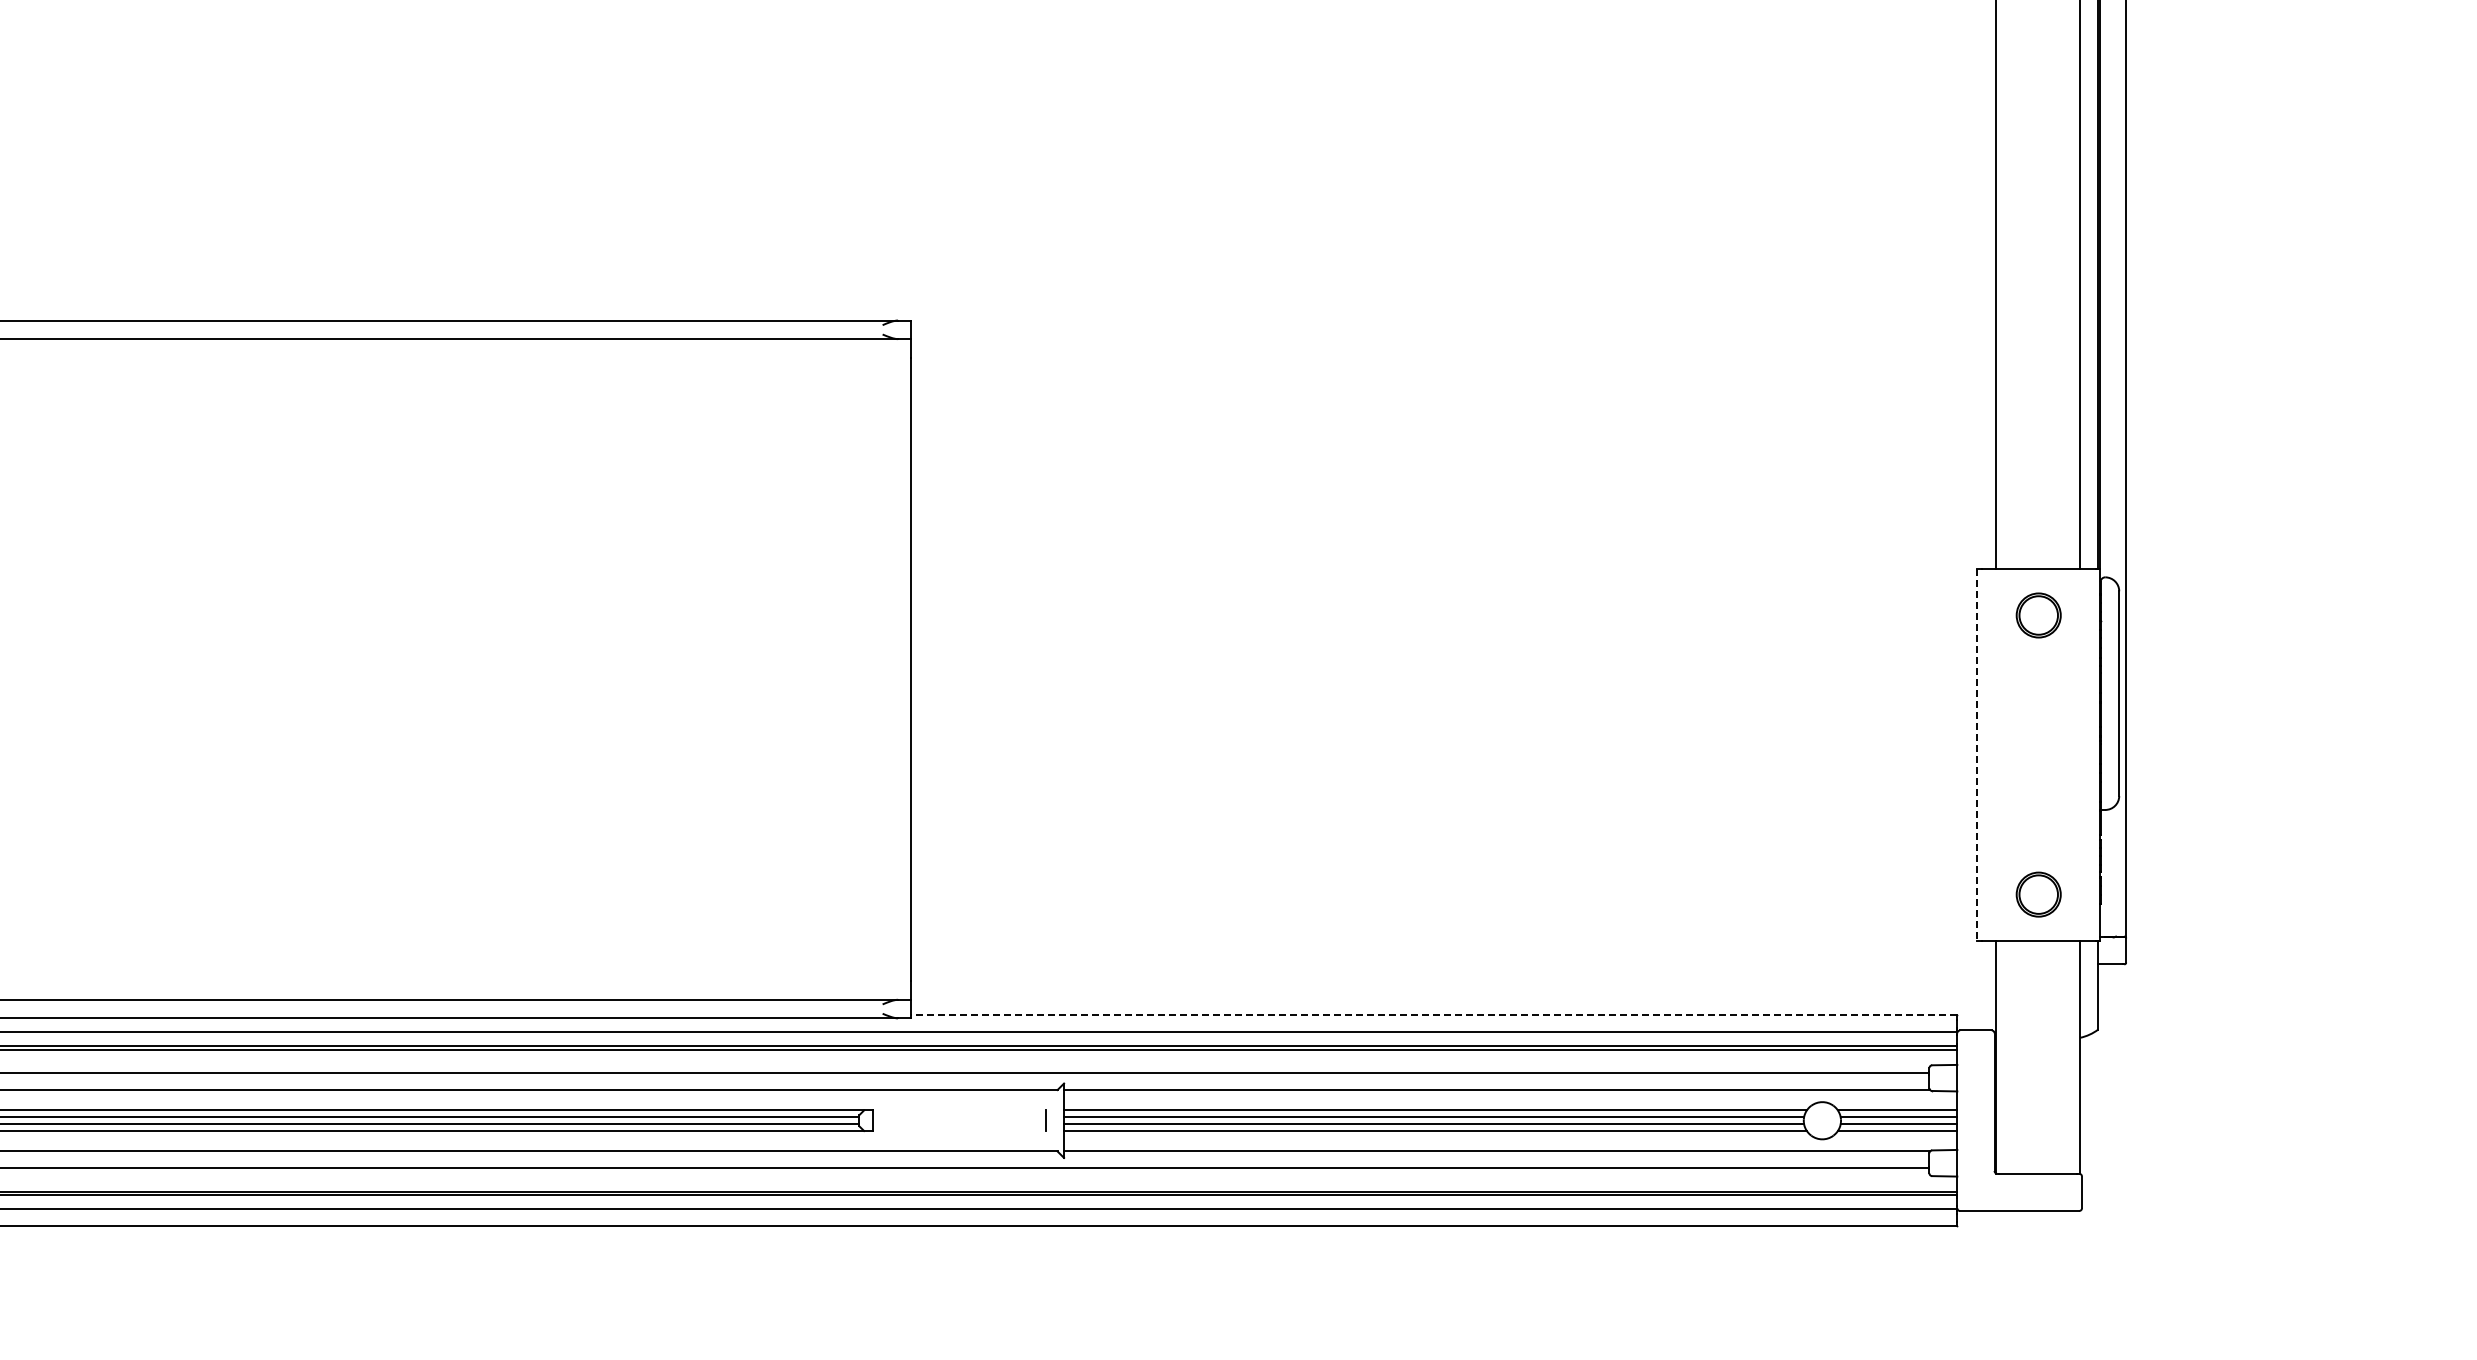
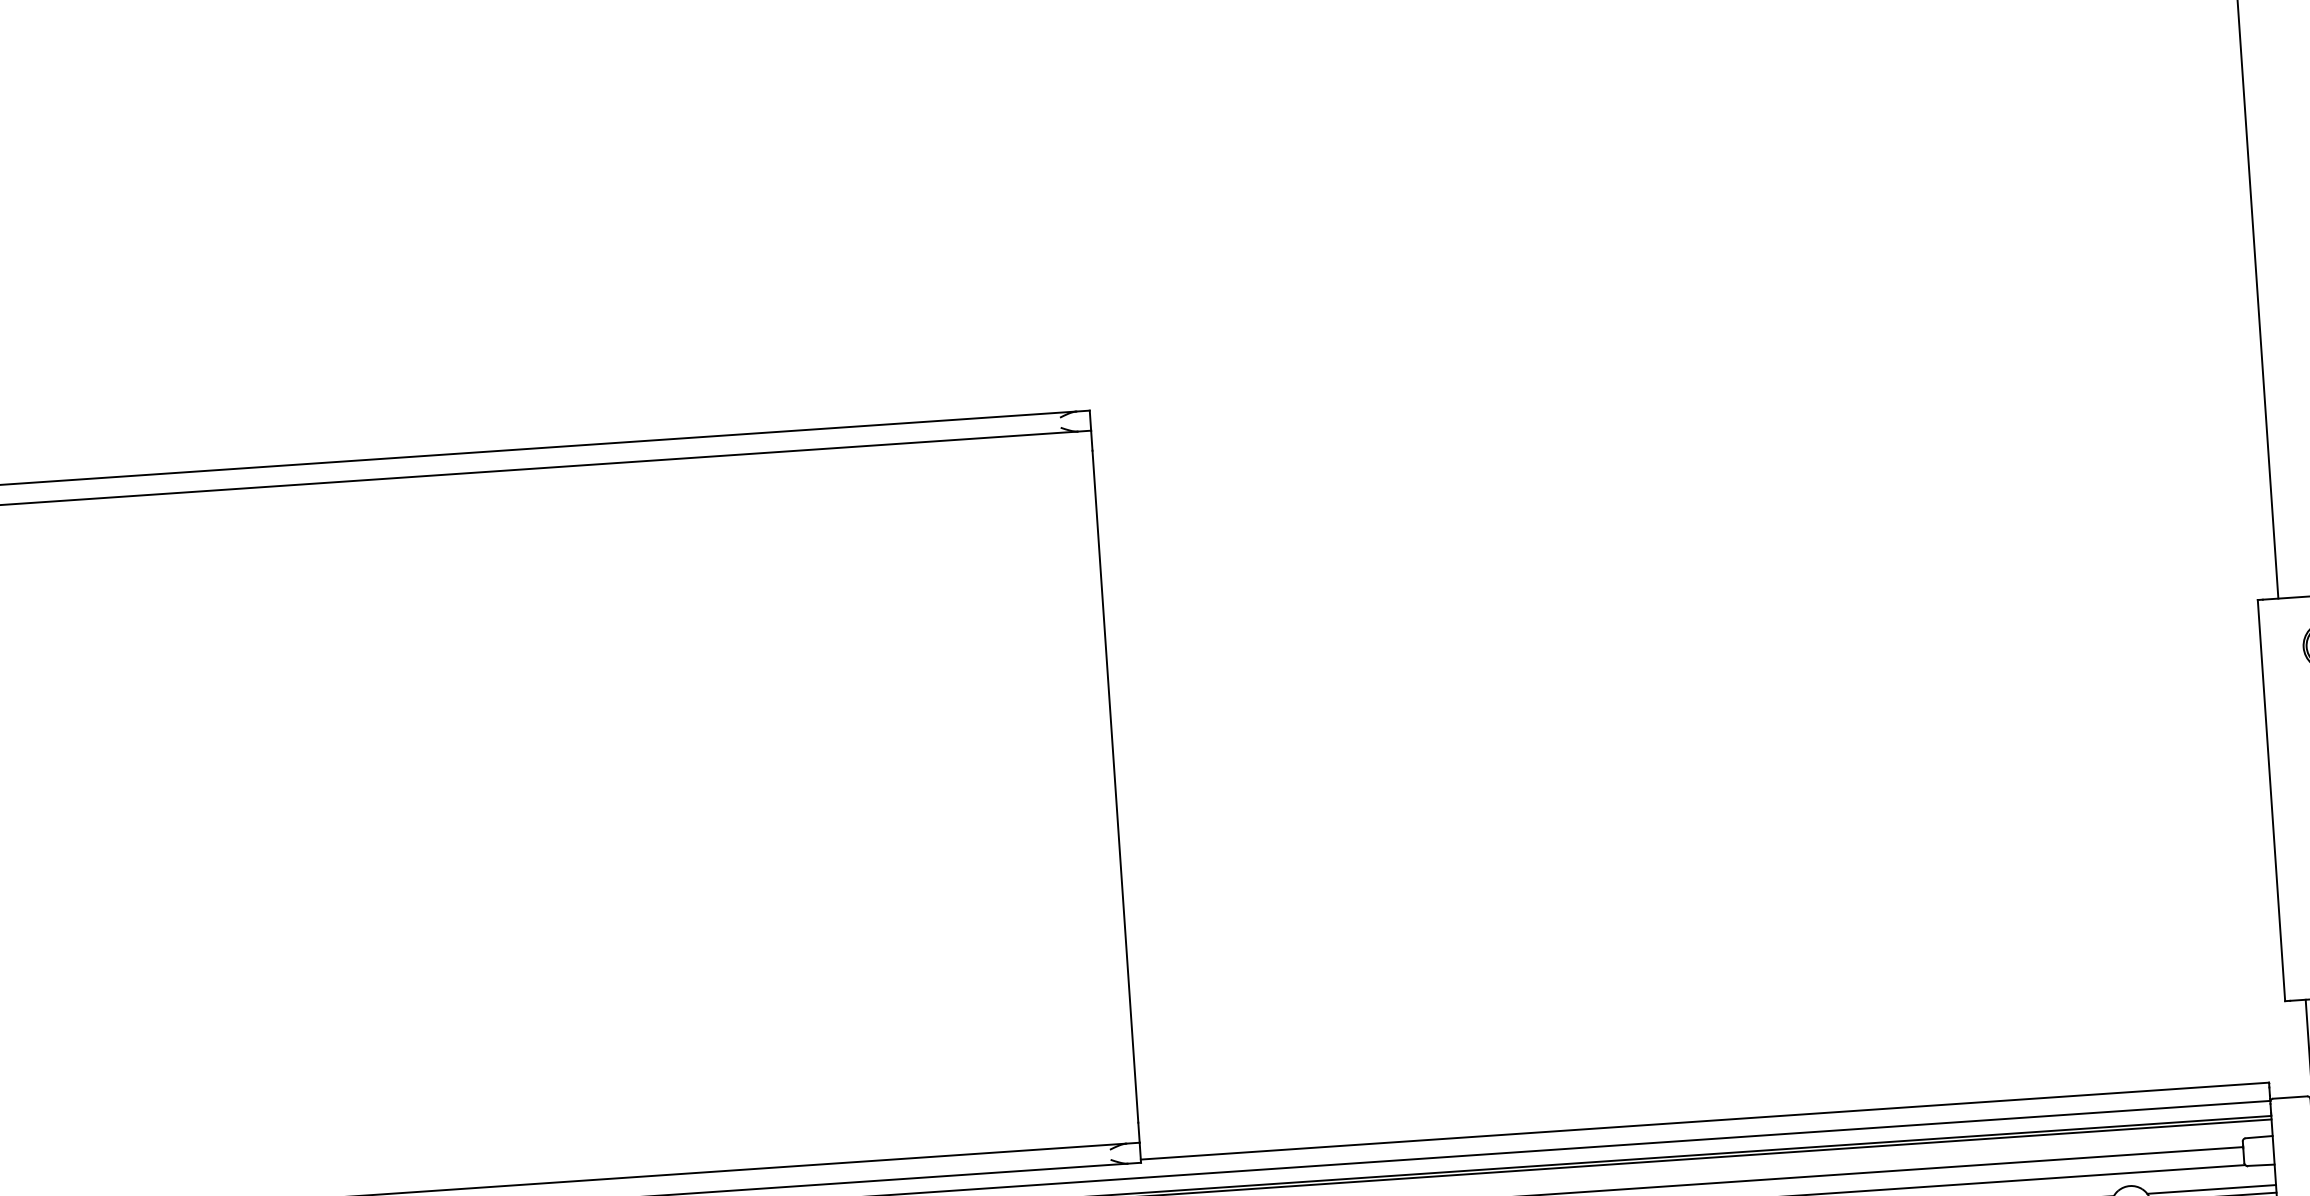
line: (1977, 755) -> (2271, 801), dashed -> solid
line: (1433, 1015) -> (1704, 1121), dashed -> solid

